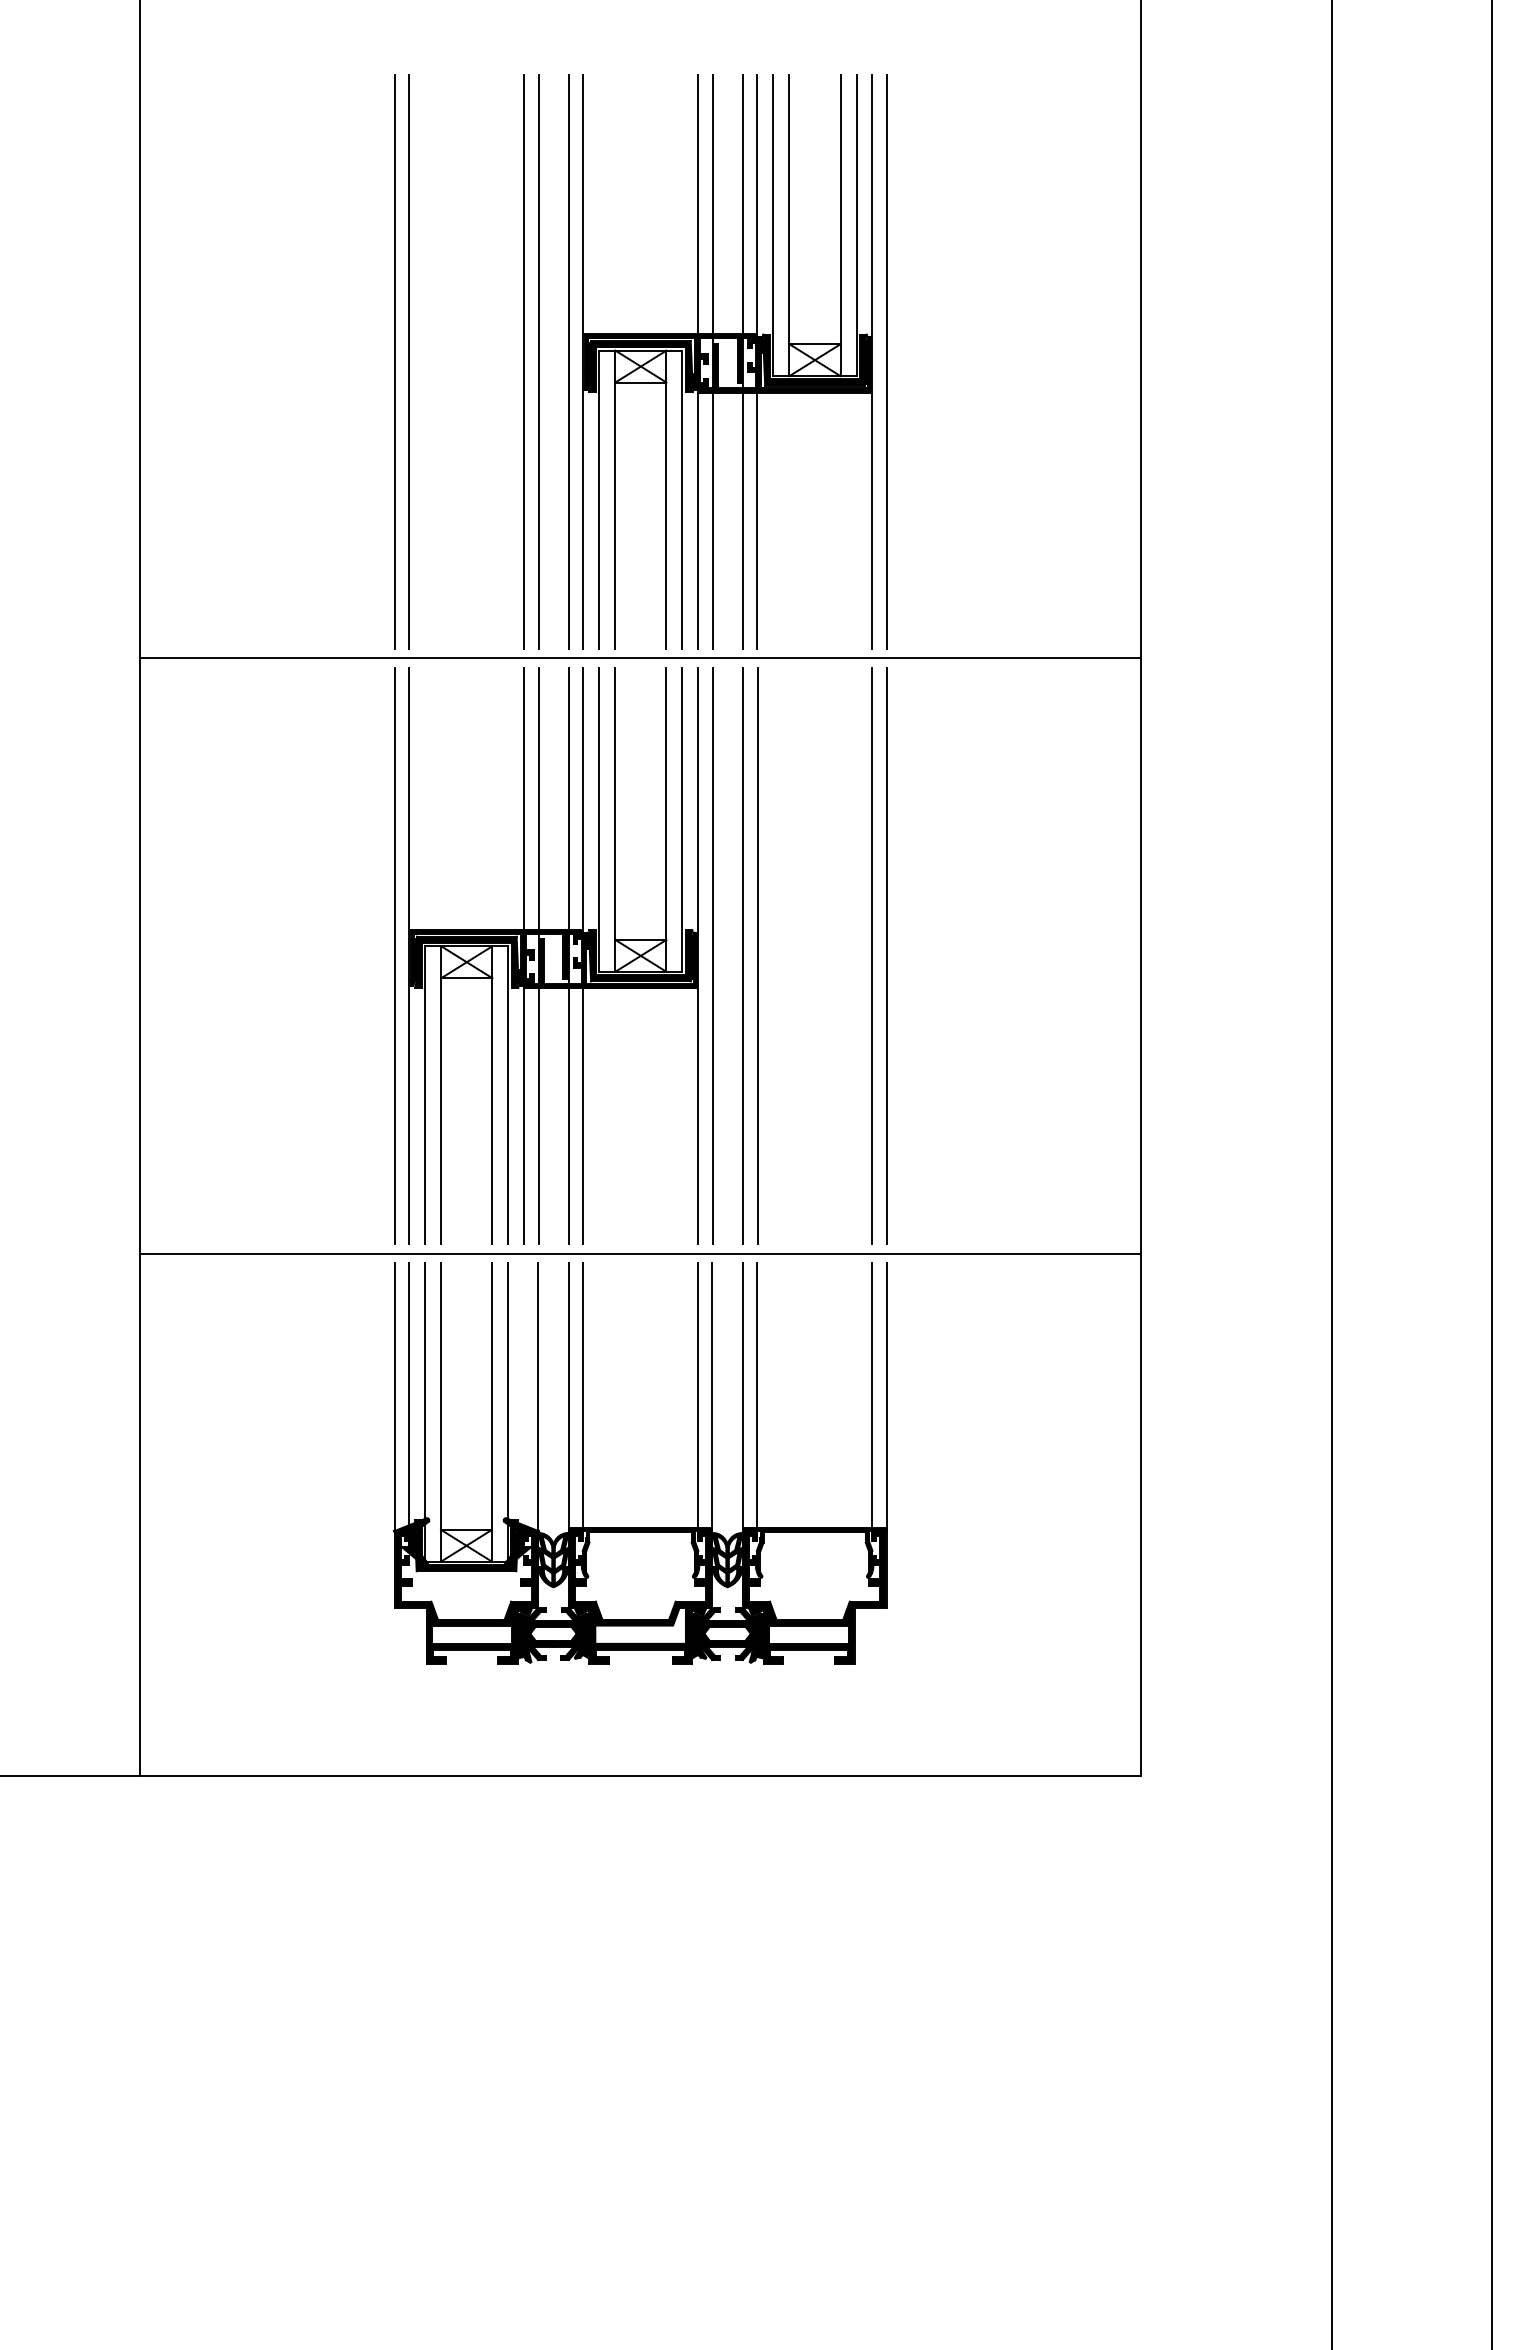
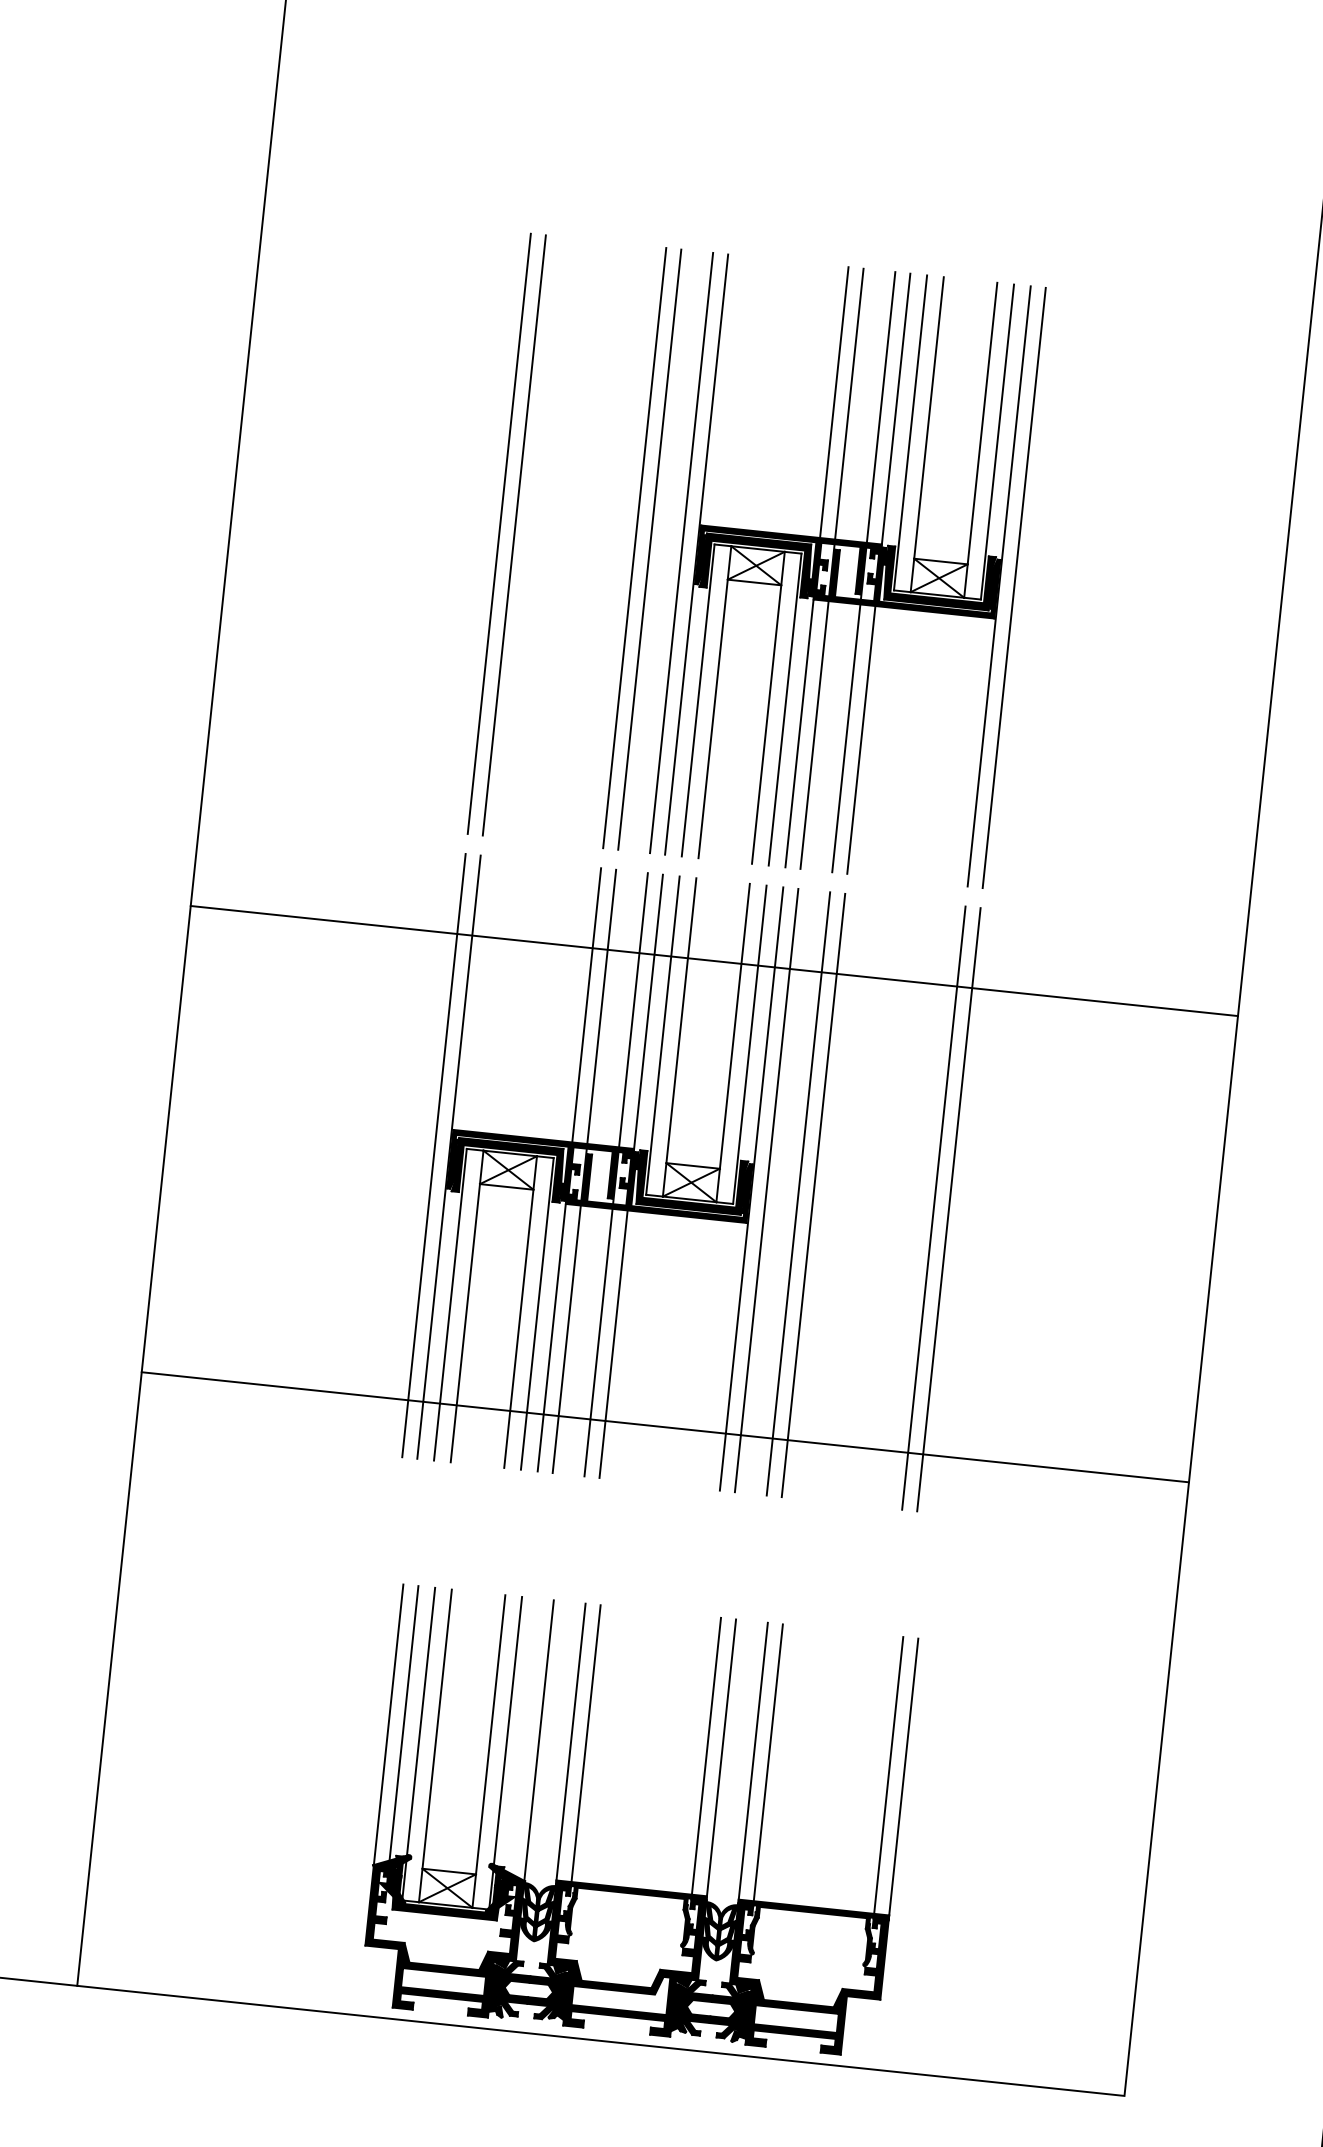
line: (640, 658) -> (714, 961), moved
line: (640, 1253) -> (665, 1427), moved
part: (583, 1463) -> (579, 1815), moved

